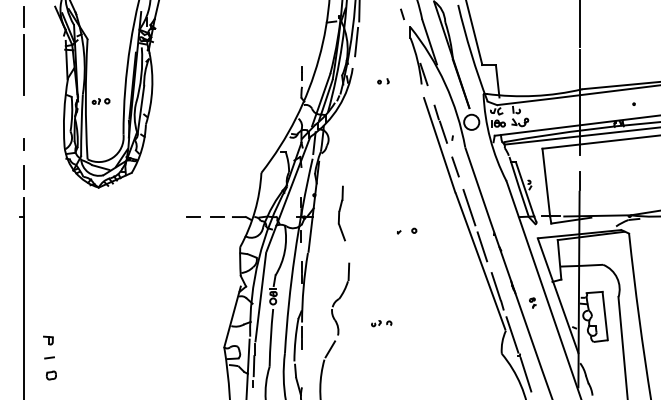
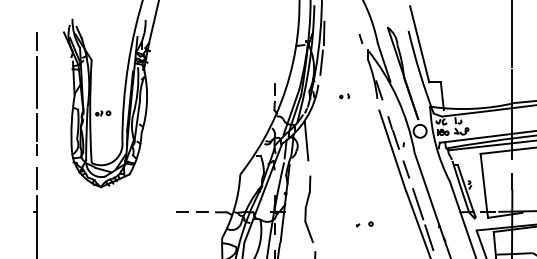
line: (23, 117) -> (36, 127), added
line: (338, 133) -> (306, 140), added
part: (341, 213) -> (308, 209), size x1.43

